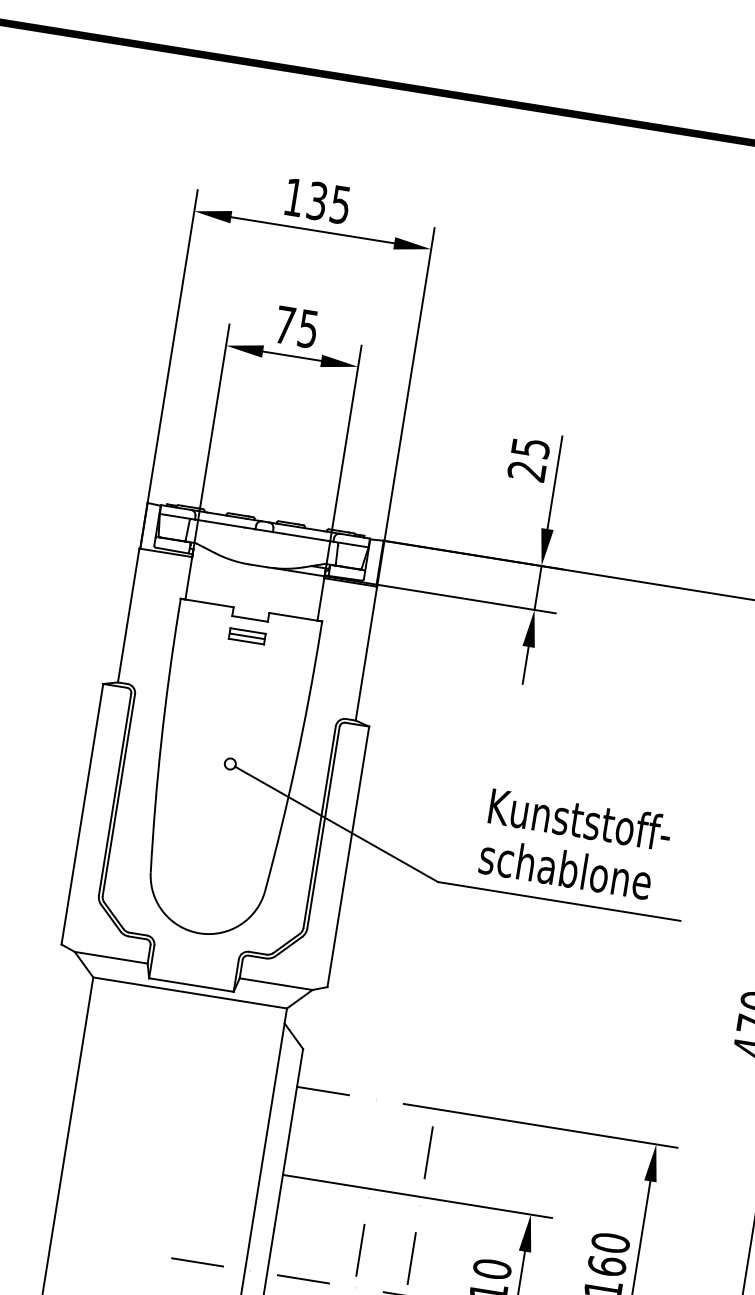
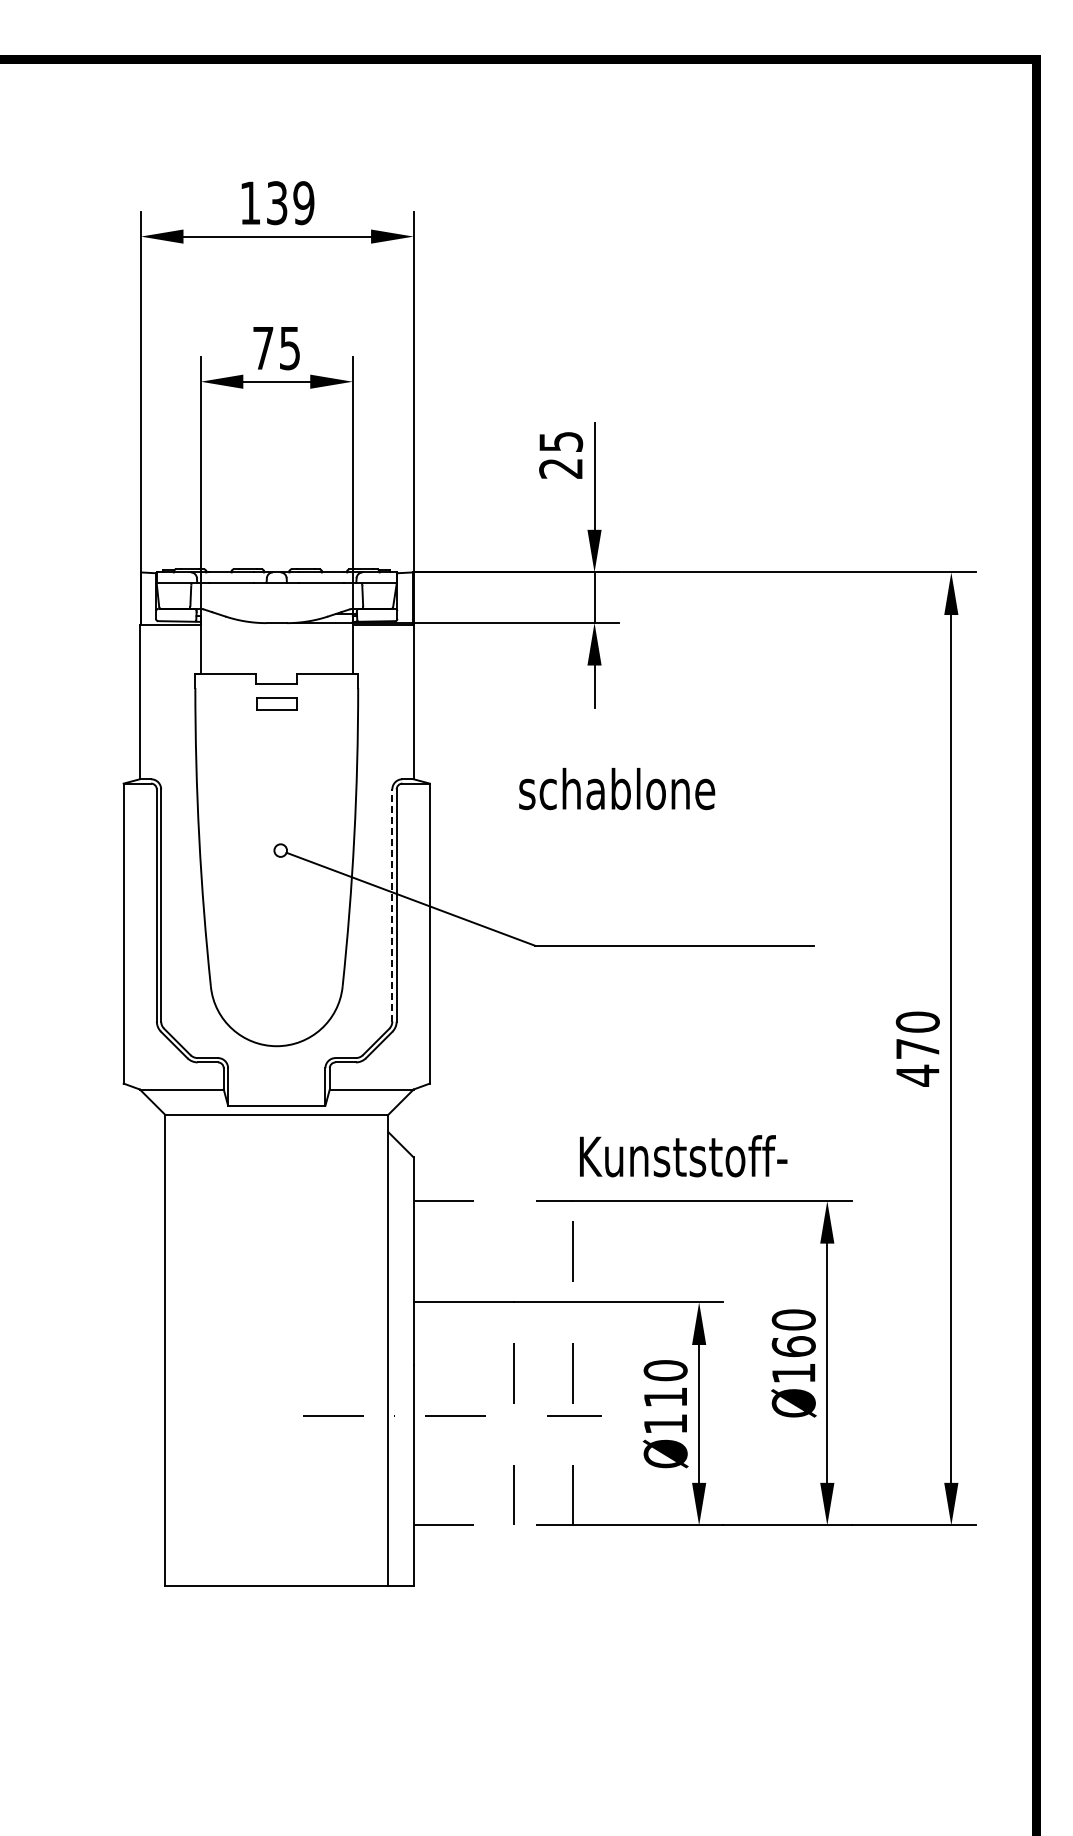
text: (340, 204) -> (303, 202), 135 -> 139
line: (247, 636) -> (276, 704), removed
text: (580, 819) -> (683, 1156), moved
line: (319, 826) -> (392, 904), solid -> dashed
text: (566, 869) -> (617, 789), moved

